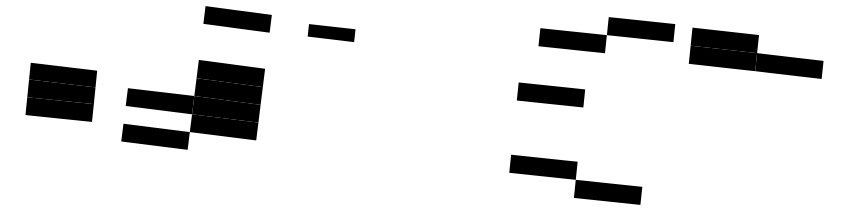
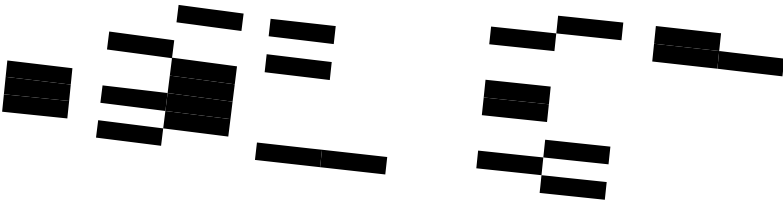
part: (331, 32) -> (302, 30), size x1.43
part: (606, 35) -> (555, 33), moved
fill: (166, 46) -> (140, 44), added
part: (327, 69) -> (298, 67), added
fill: (548, 112) -> (514, 109), added
fill: (611, 155) -> (576, 151), added
part: (350, 162) -> (320, 158), added

